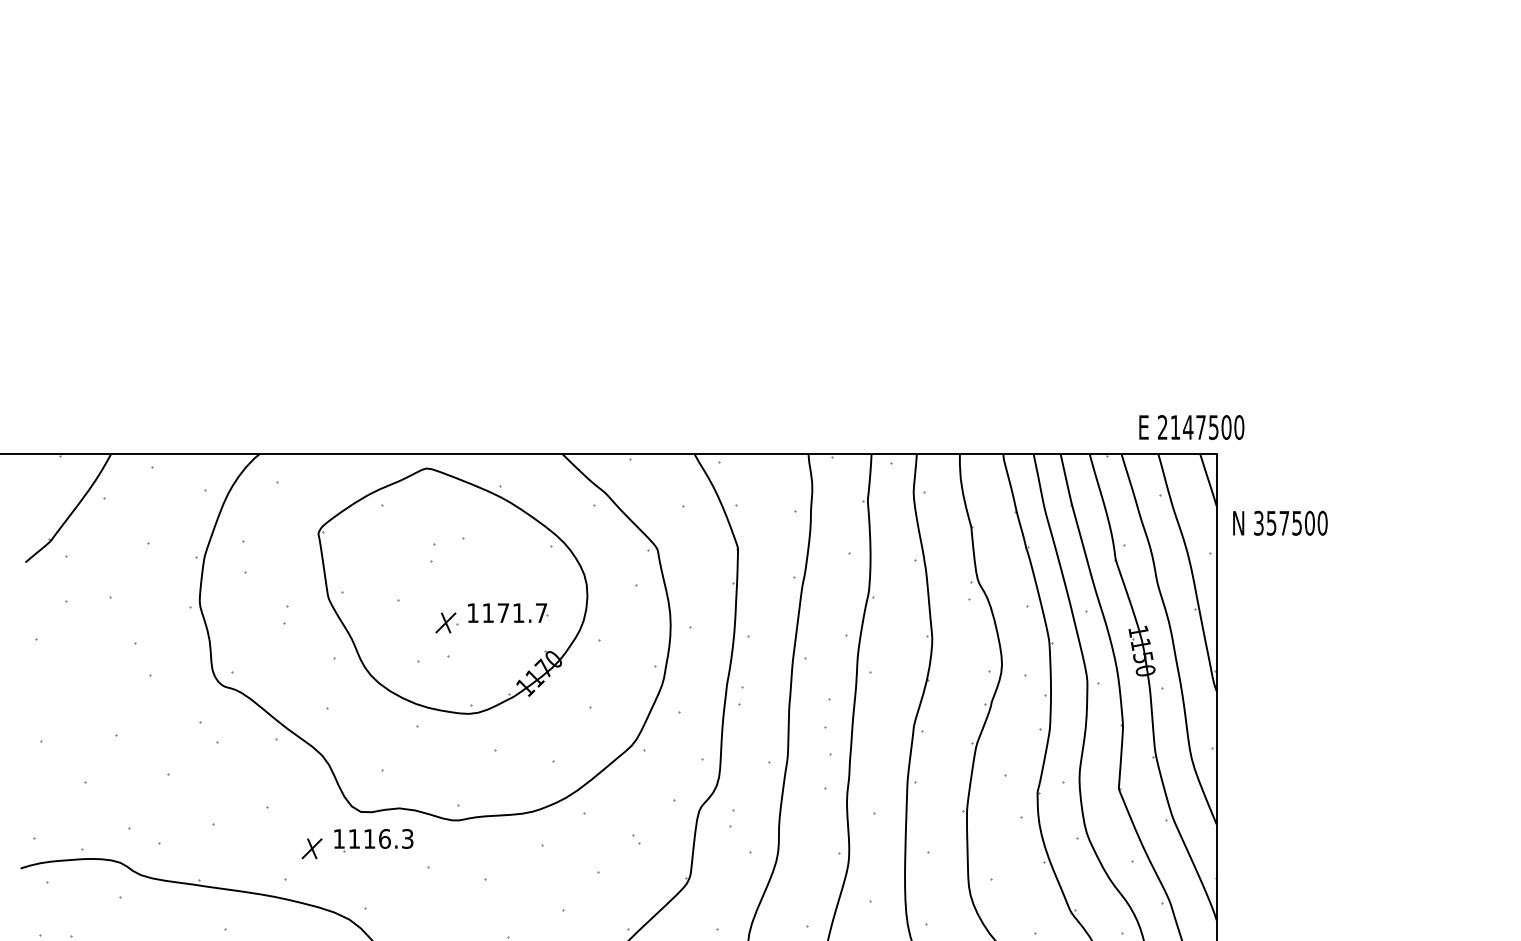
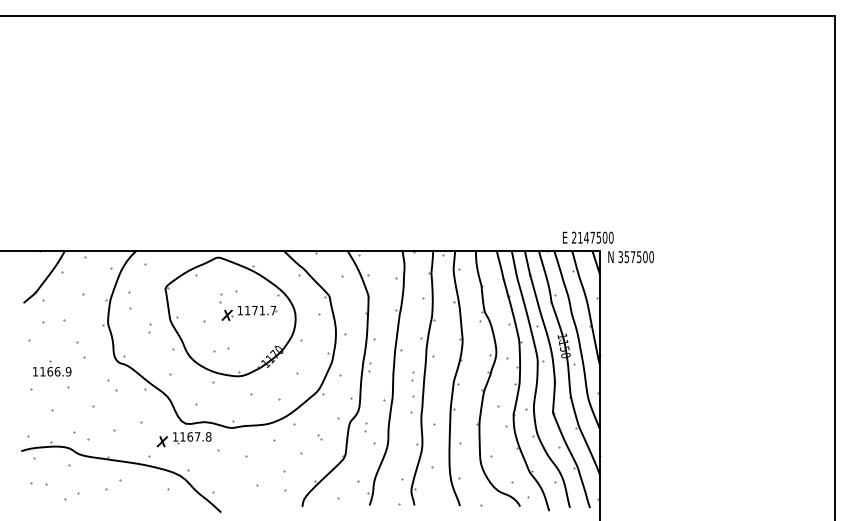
text: (1279, 524) -> (630, 257), moved
part: (492, 619) -> (249, 313), moved
part: (85, 697) -> (52, 368), added
part: (828, 714) -> (412, 376), size x0.62
text: (388, 838) -> (199, 436), 1116.3 -> 1167.8

